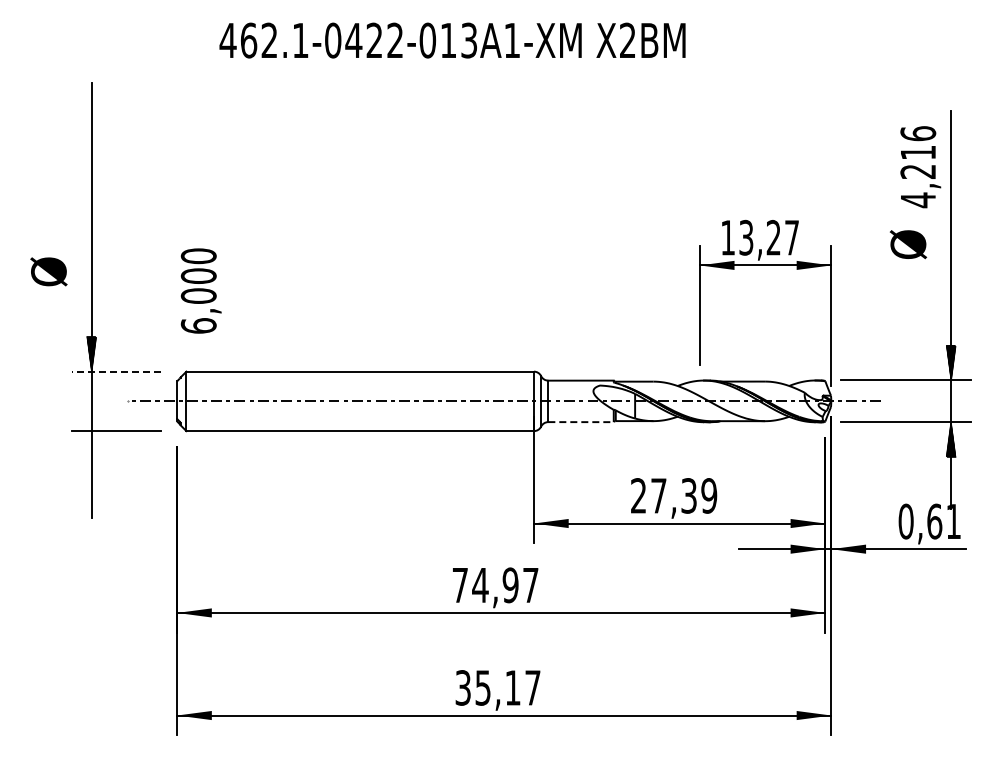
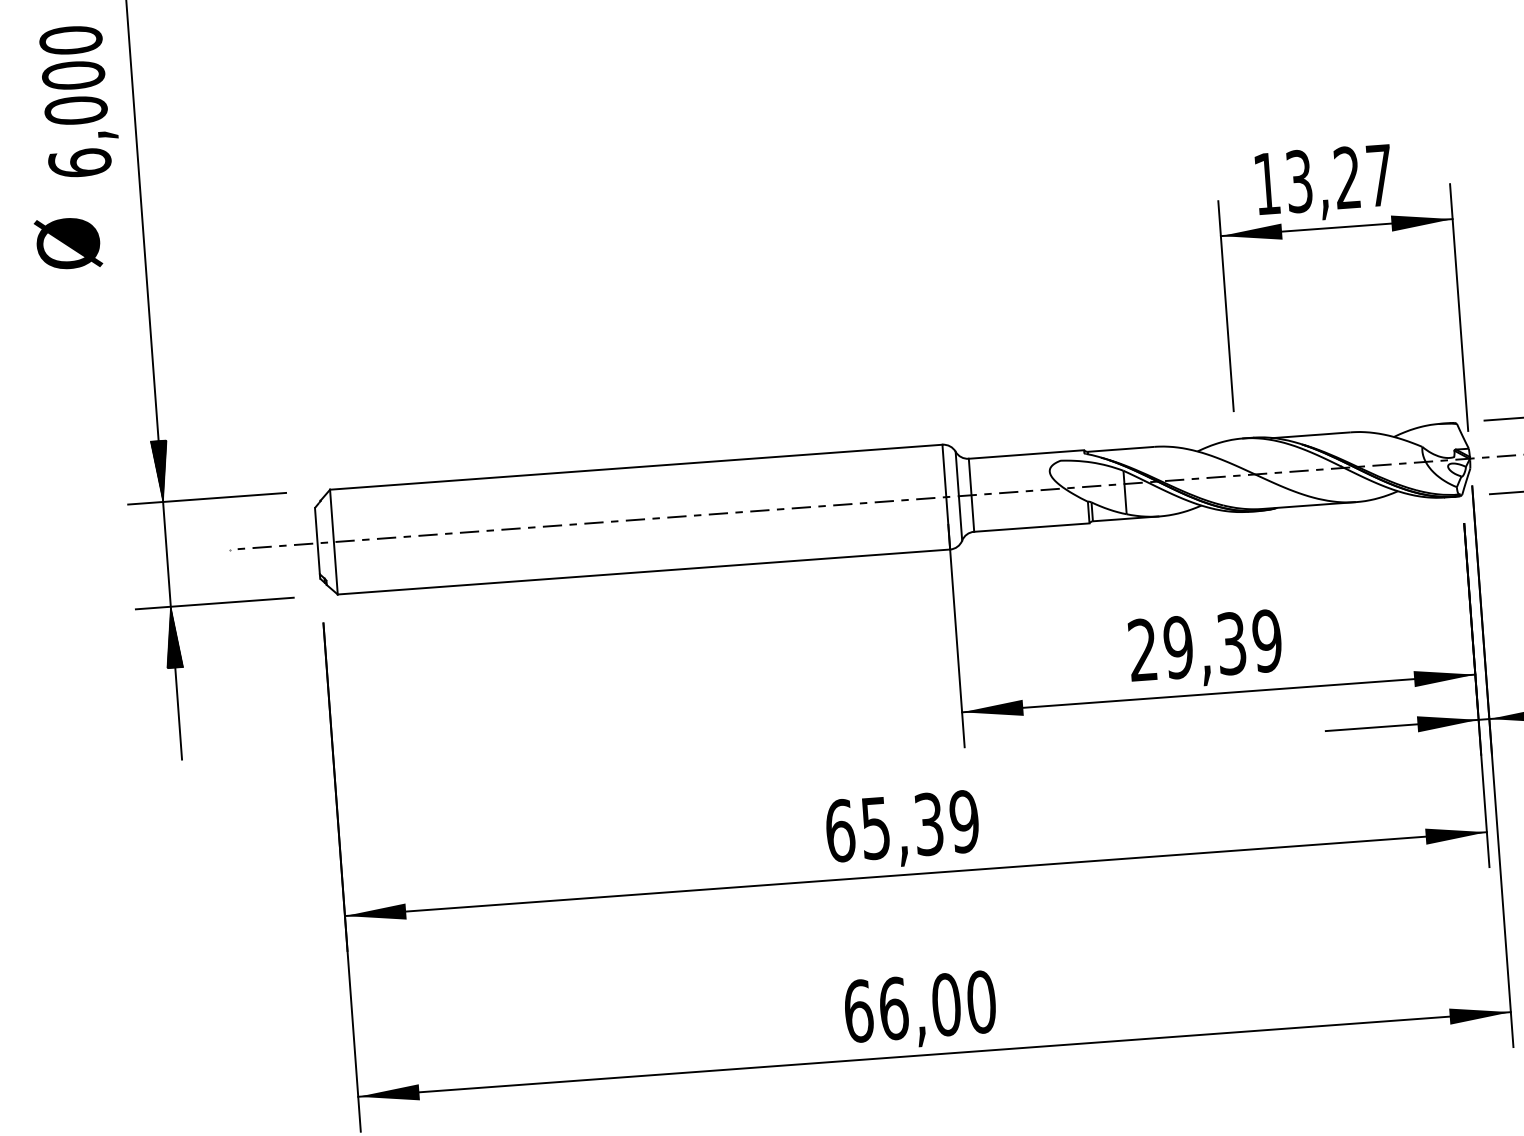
text: (48, 271) -> (67, 243), moved
text: (200, 290) -> (78, 100), moved
line: (116, 371) -> (206, 498), dashed -> solid
line: (581, 422) -> (1032, 528), dashed -> solid
hatch: (91, 448) -> (172, 637), added
text: (658, 495) -> (1177, 646), 27,39 -> 29,39
text: (495, 585) -> (902, 826), 74,97 -> 65,39
text: (497, 687) -> (919, 1005), 35,17 -> 66,00

